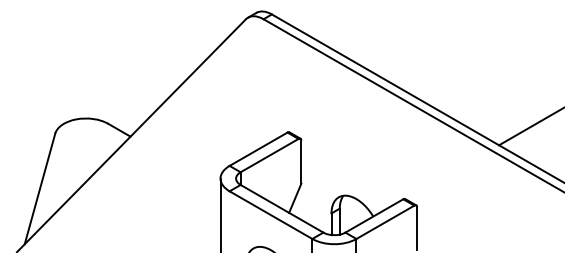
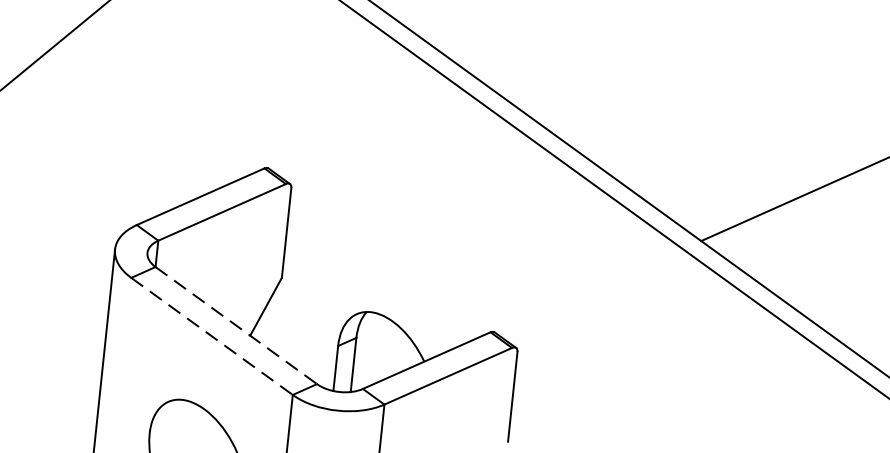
line: (282, 208) -> (237, 325), solid -> dashed
line: (271, 215) -> (212, 337), solid -> dashed

